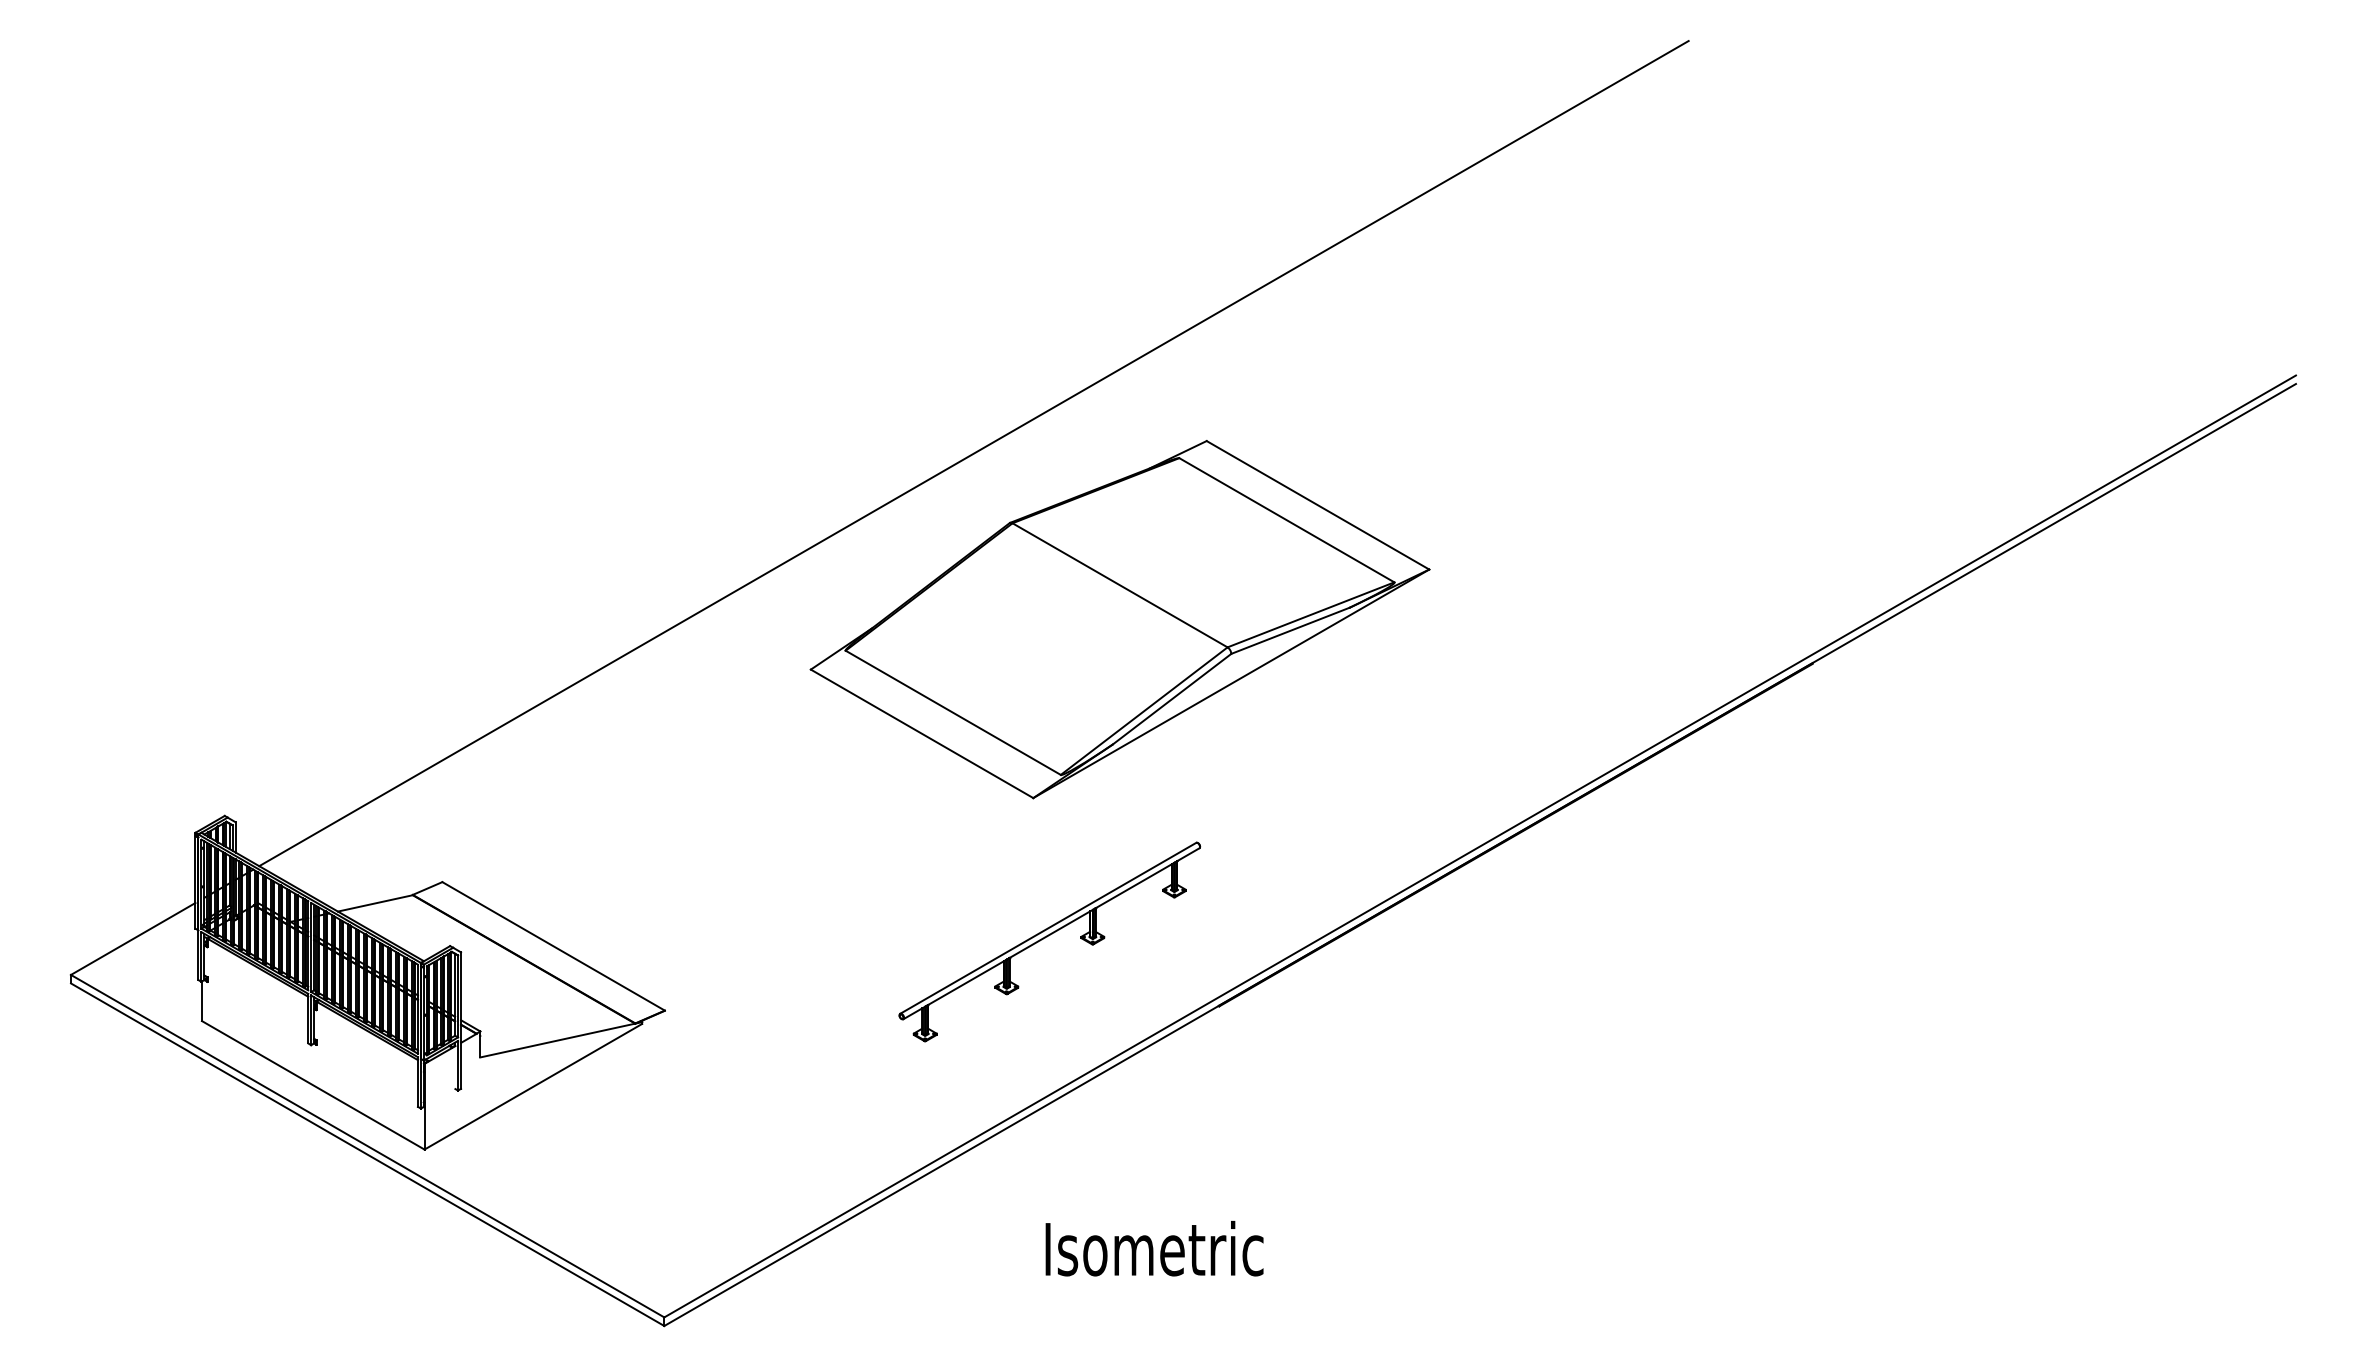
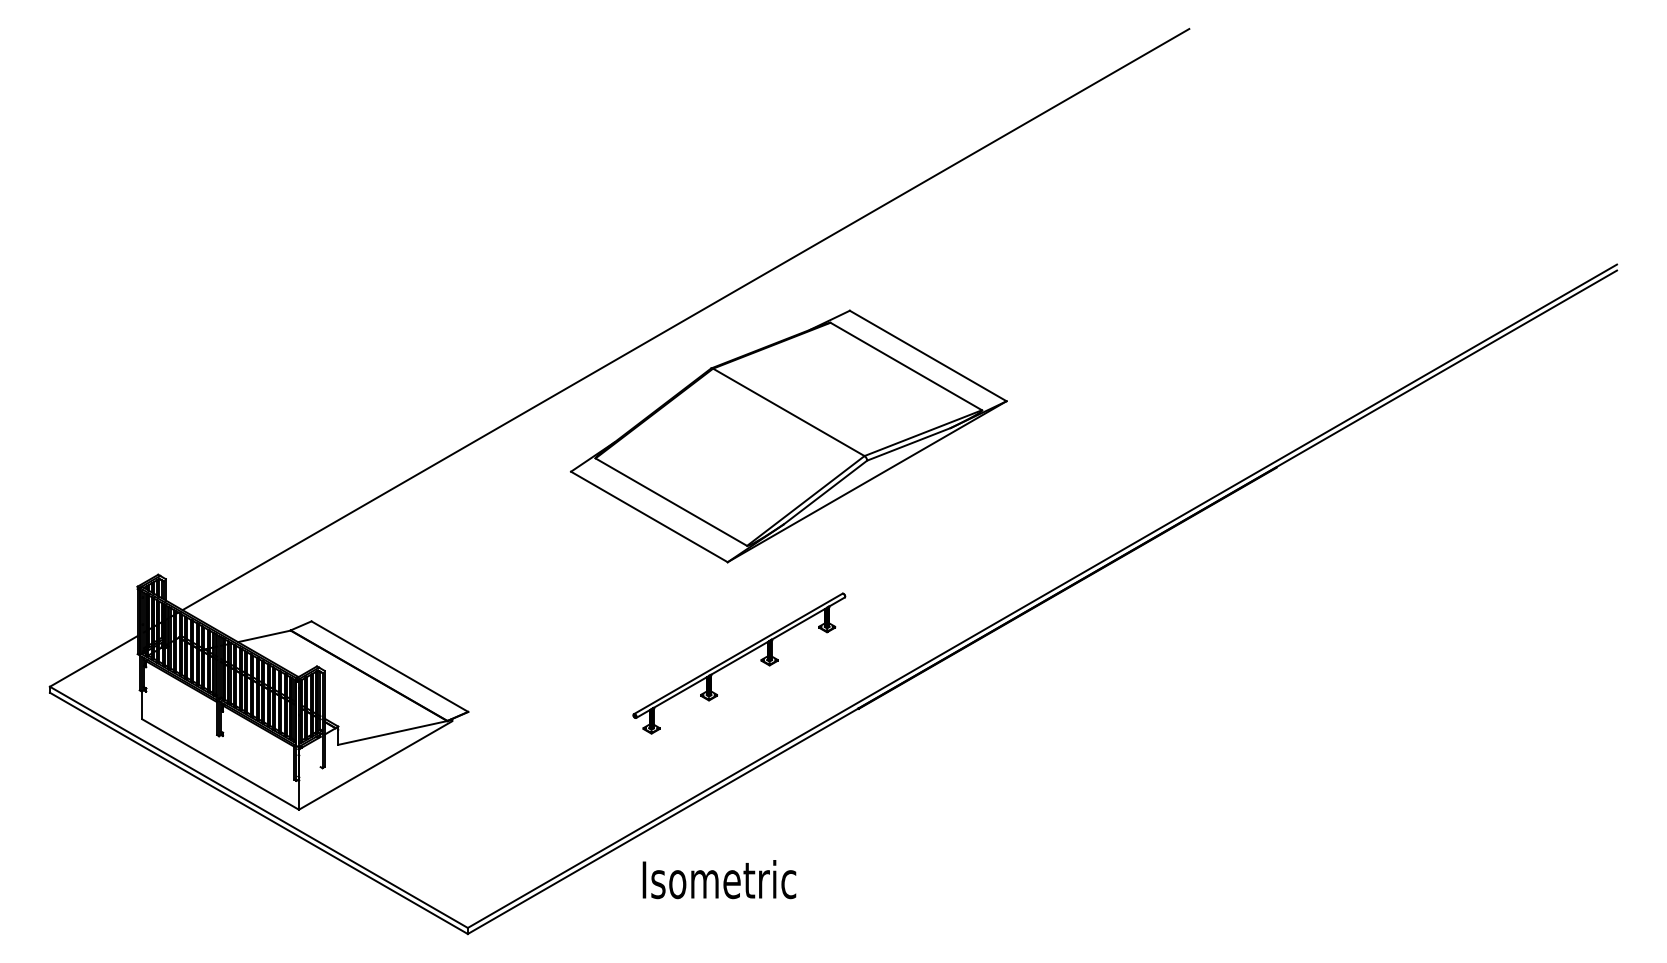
text: (1154, 1248) -> (719, 879), moved

